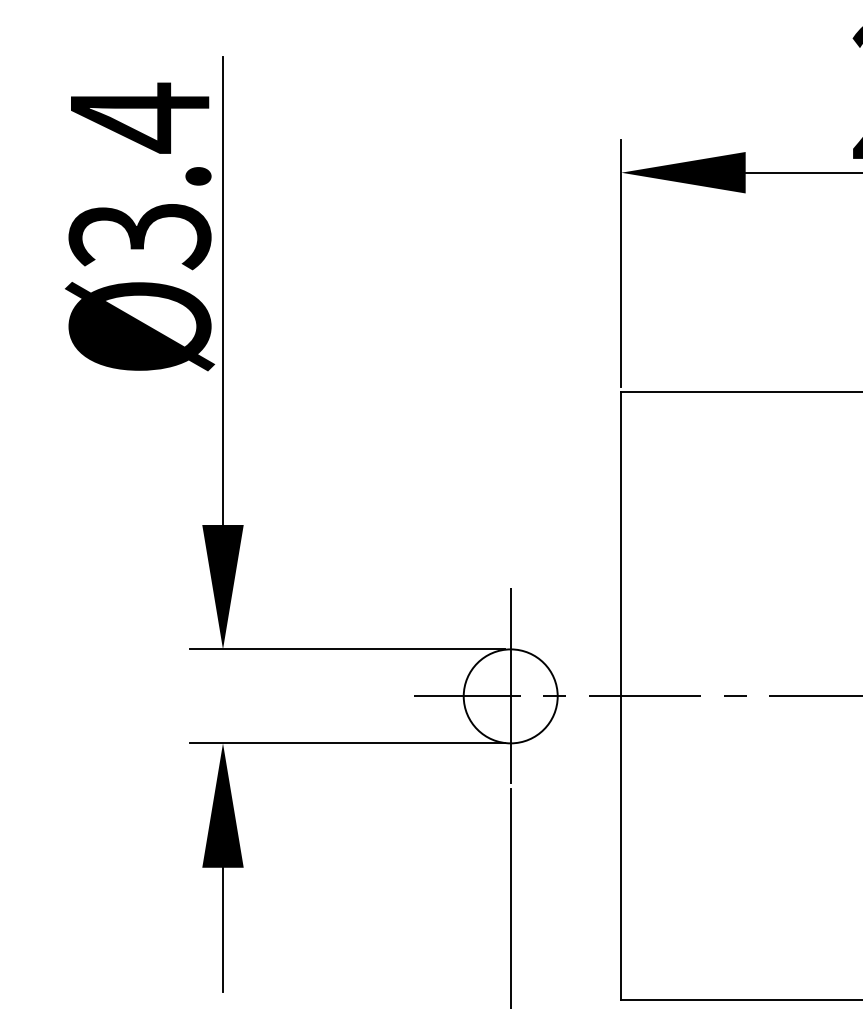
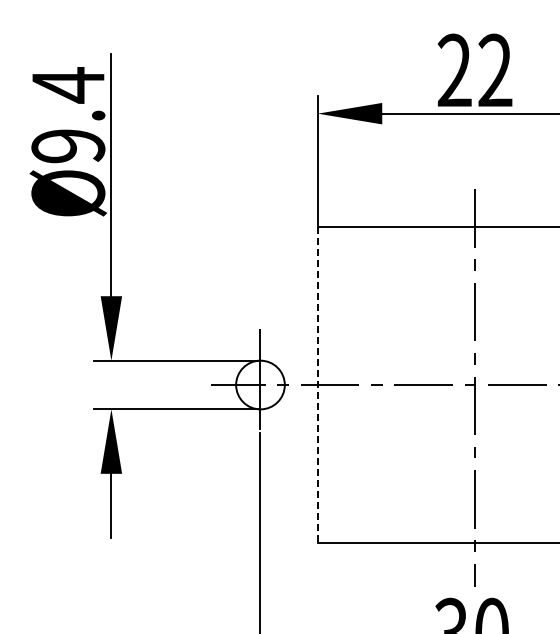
text: (140, 236) -> (68, 146), Ø3.4 -> Ø9.4
line: (620, 697) -> (317, 385), solid -> dashed

